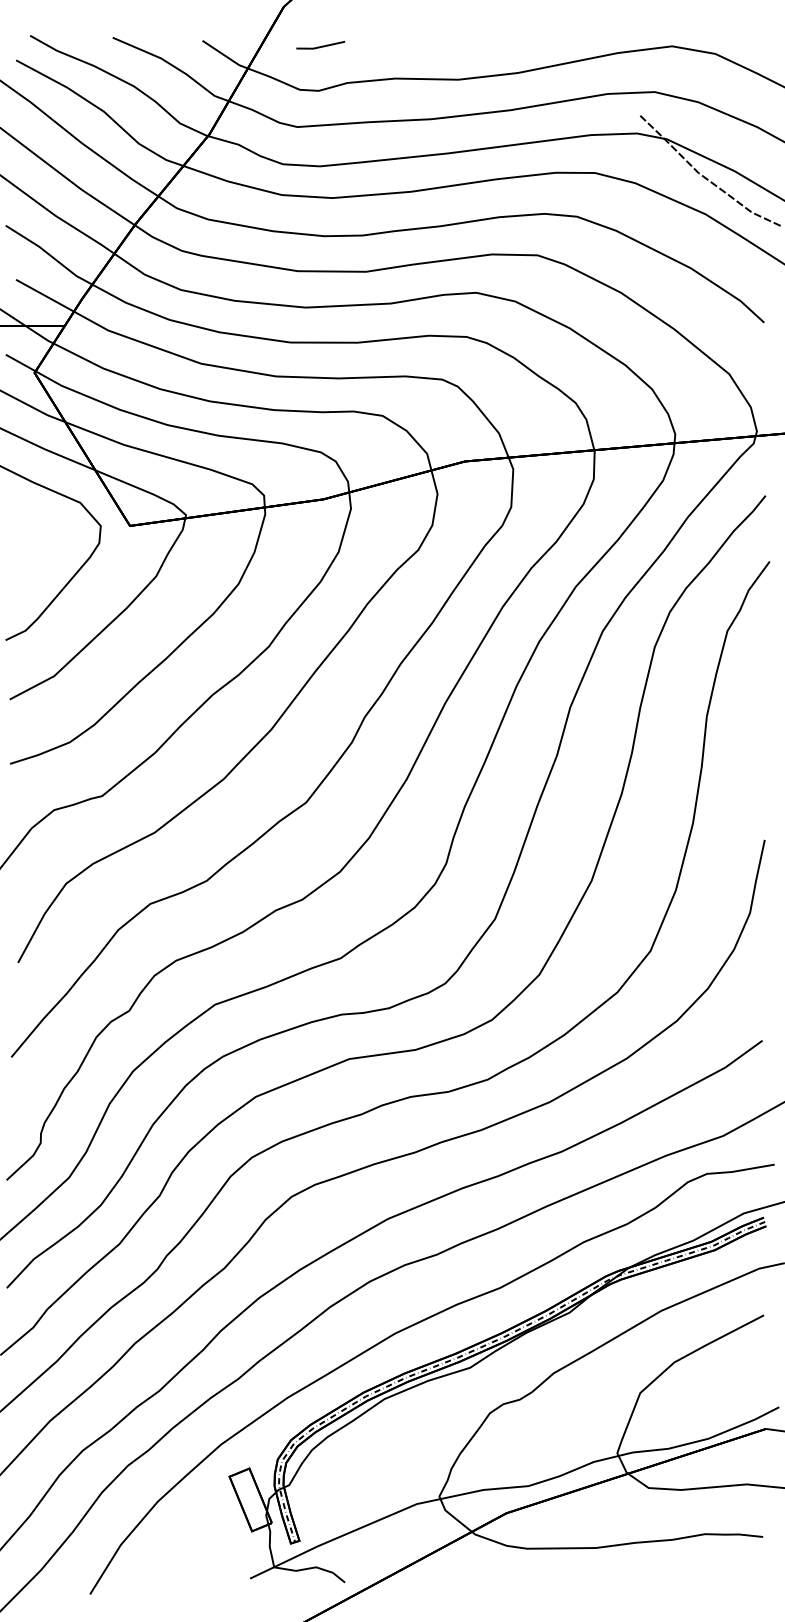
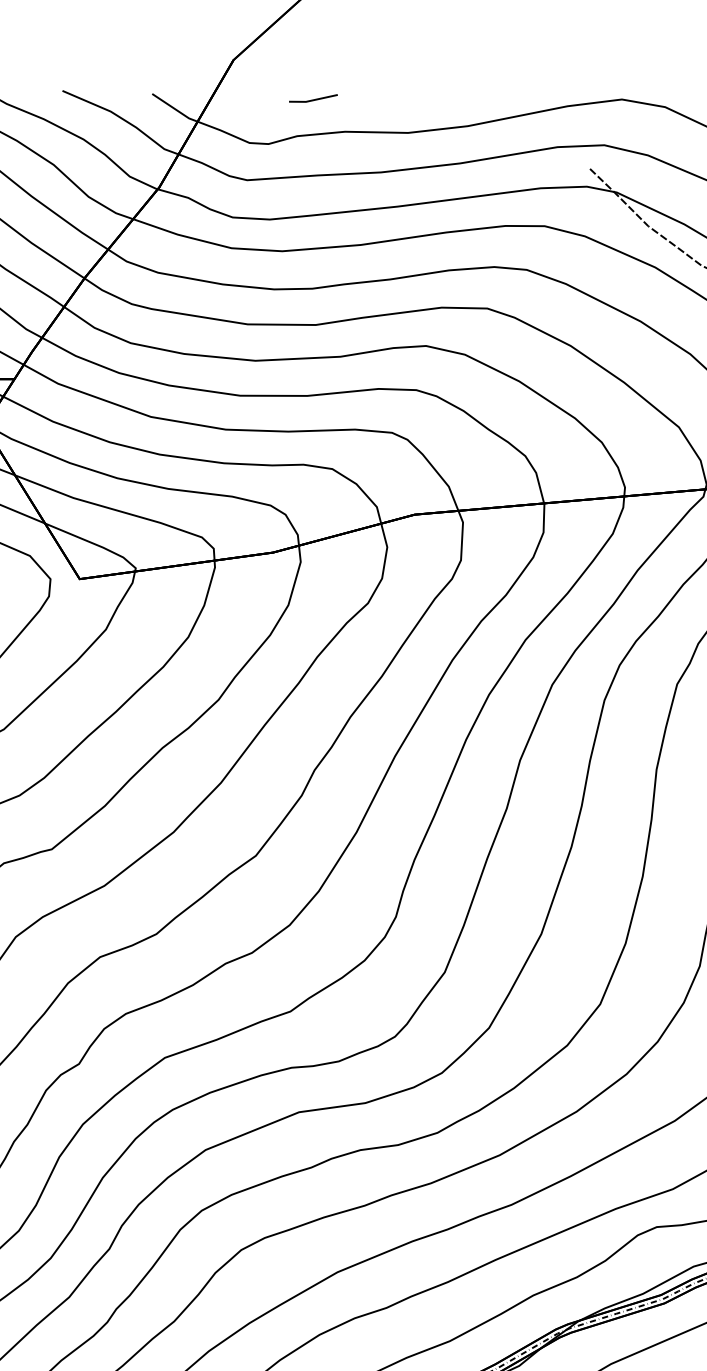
line: (320, 46) -> (313, 99), moved

